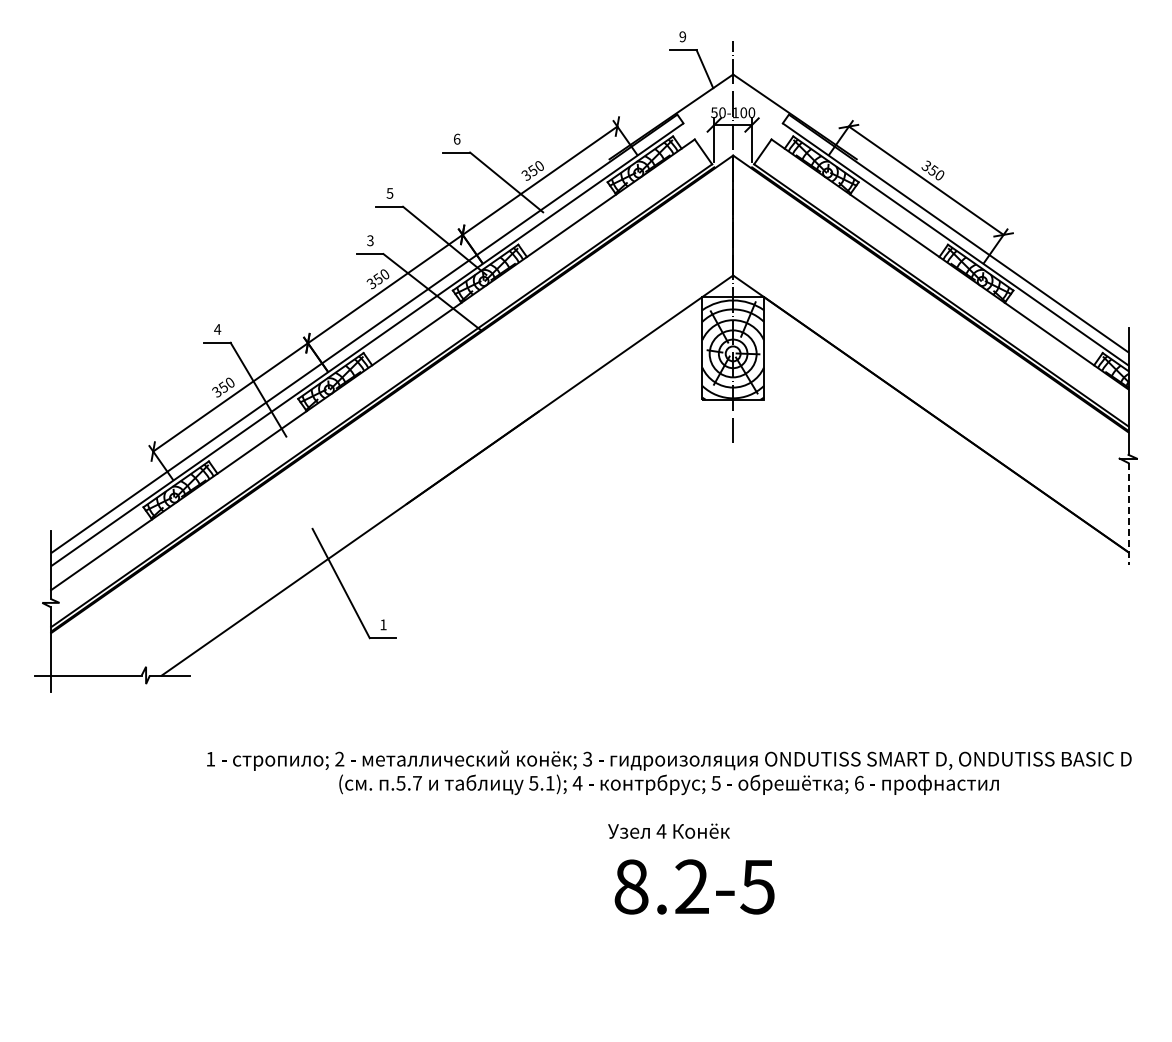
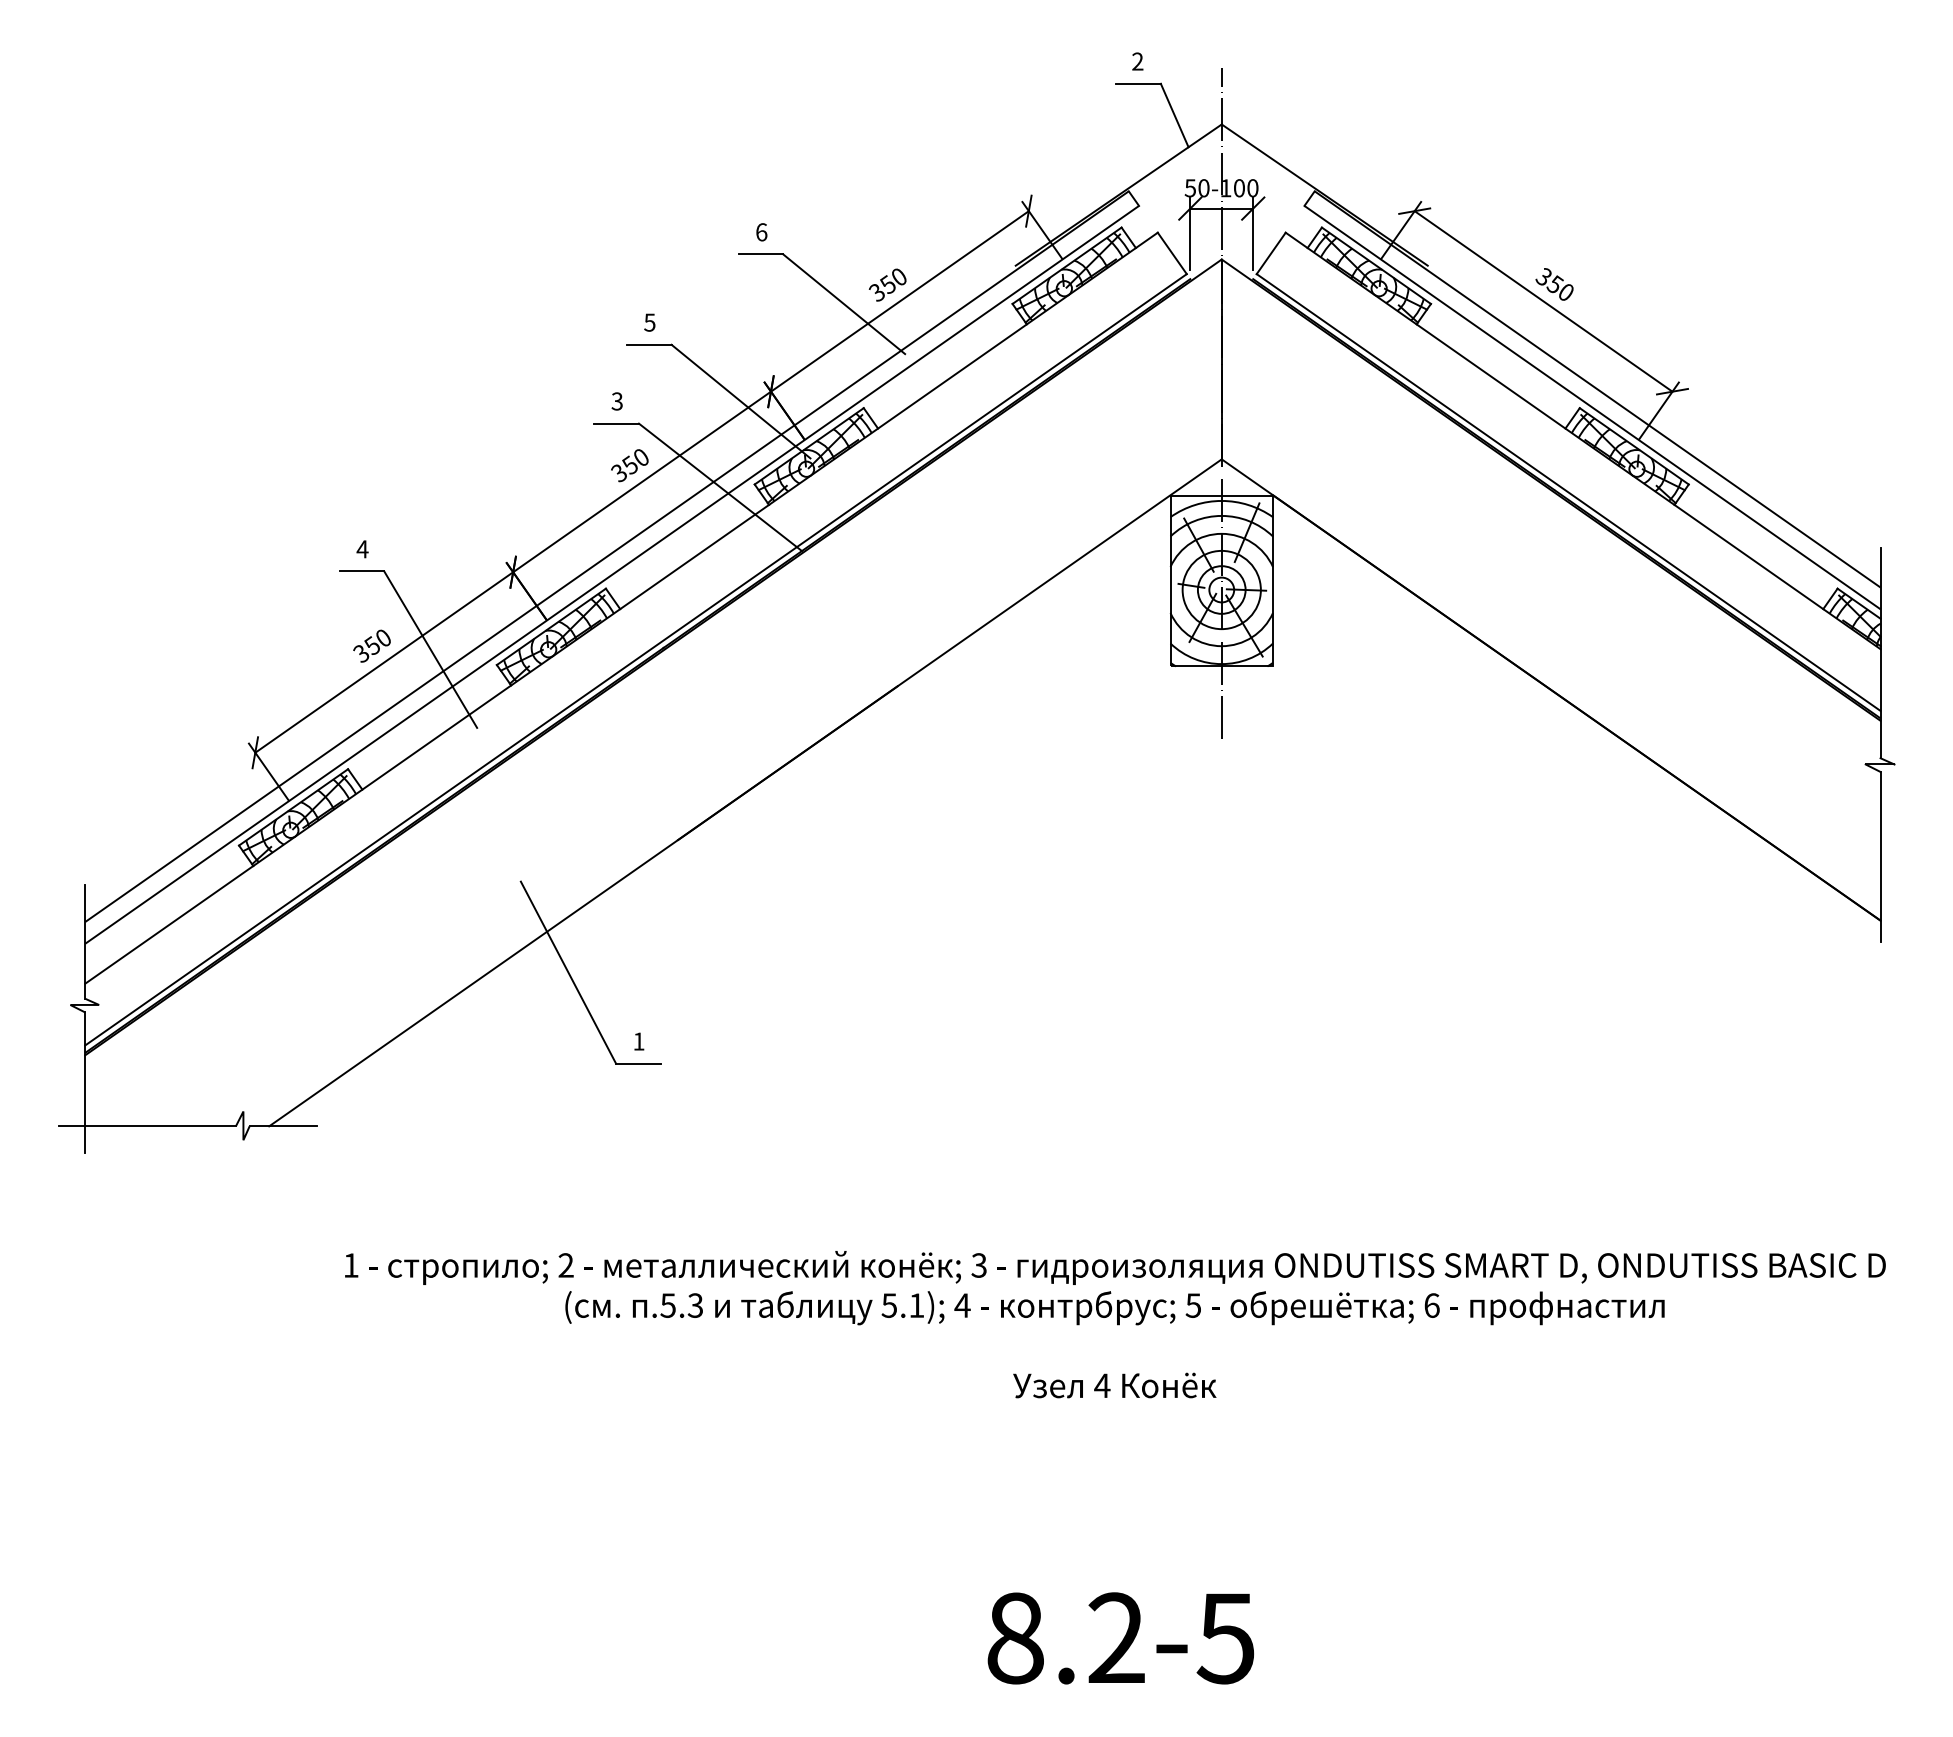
text: (682, 37) -> (1137, 62), 9 -> 2
line: (1128, 514) -> (1880, 857), dashed -> solid
text: (416, 782) -> (694, 1304), .5.7 -> .5.3
text: (694, 886) -> (1120, 1637), moved

